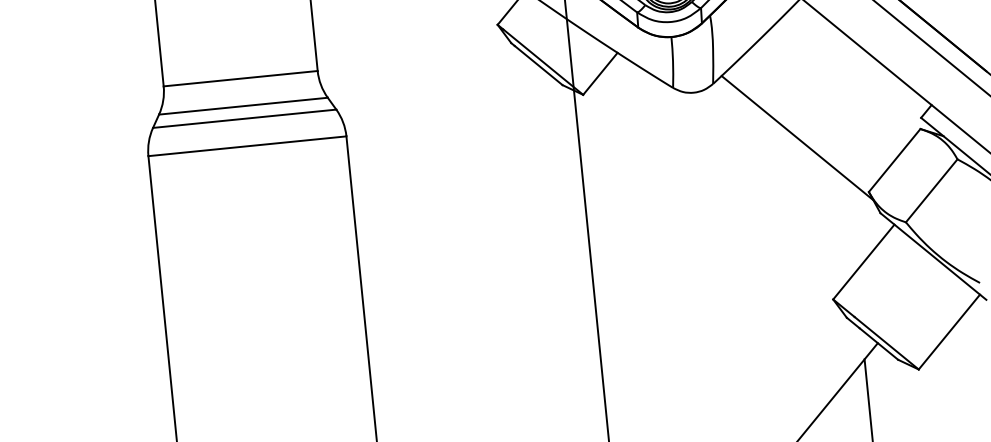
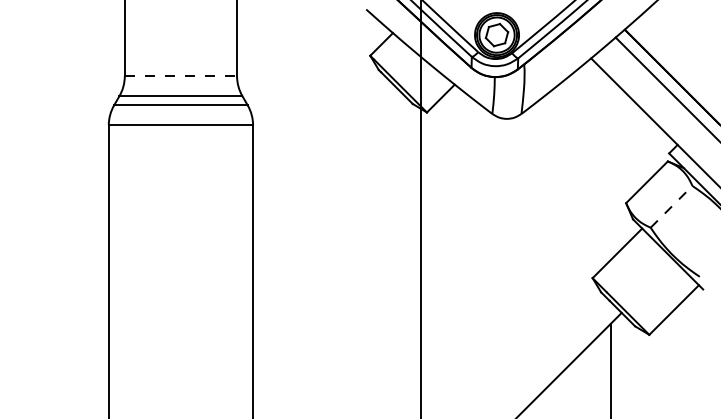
line: (241, 79) -> (181, 76), solid -> dashed
line: (797, 137) -> (578, 158), removed
line: (931, 190) -> (671, 206), solid -> dashed

